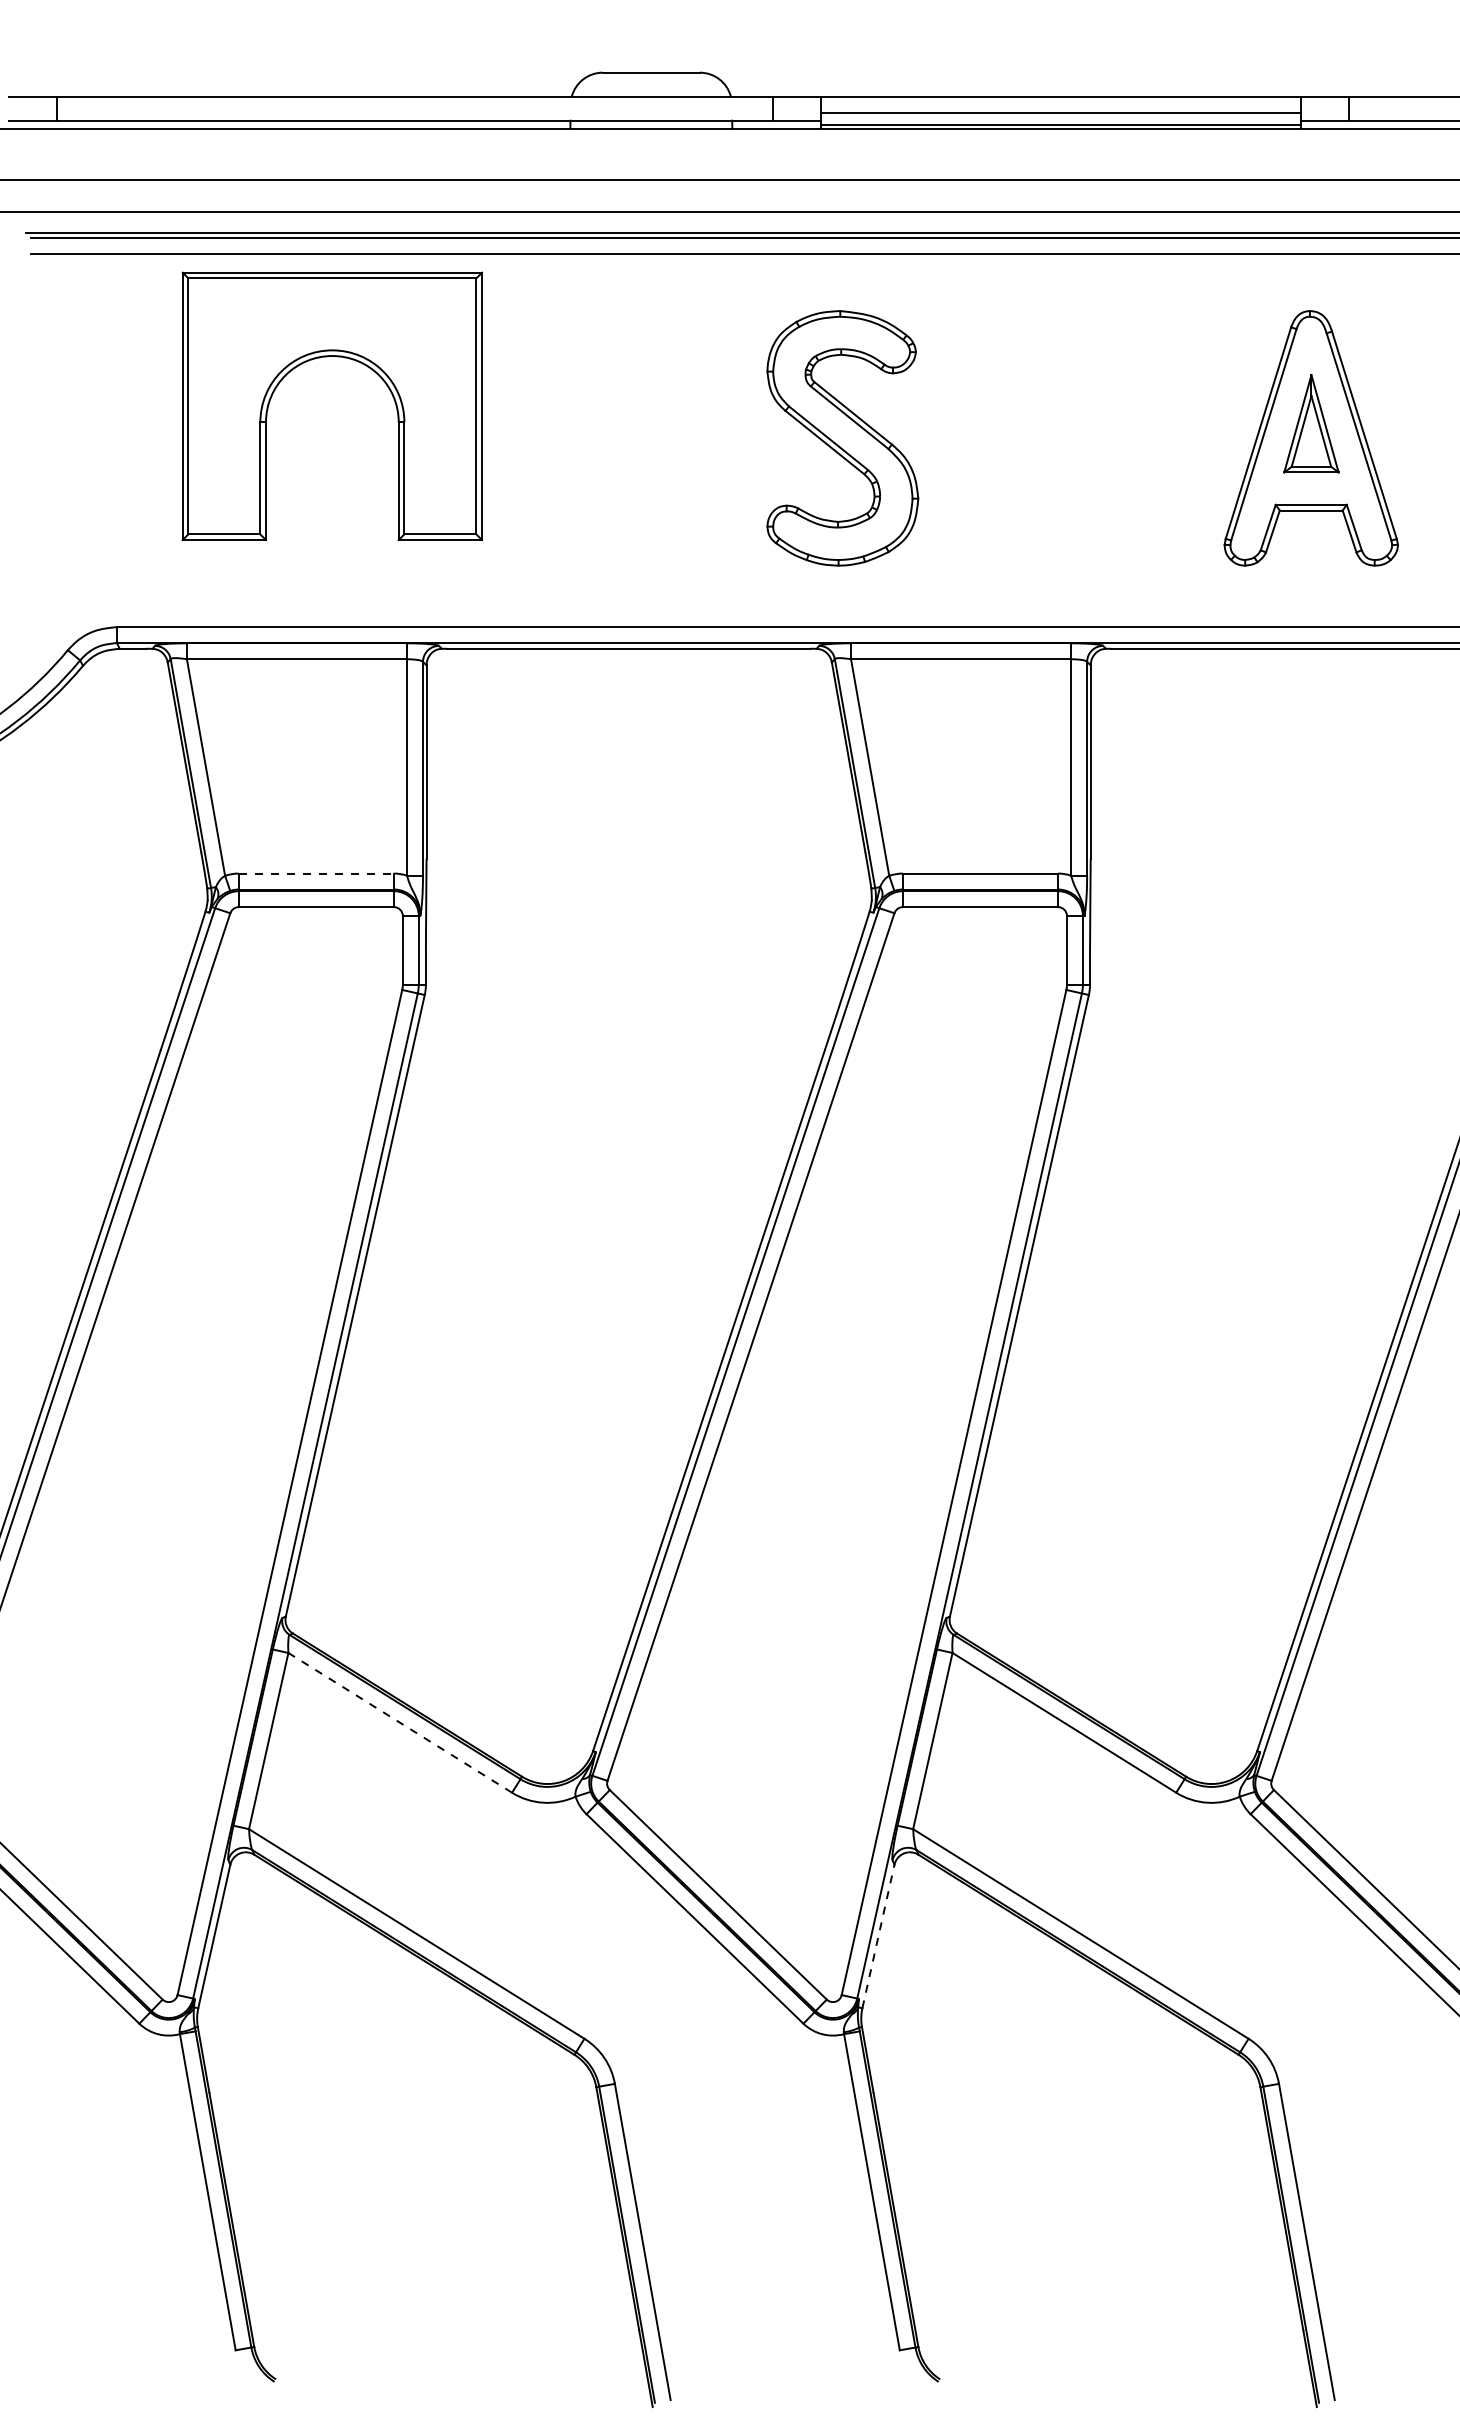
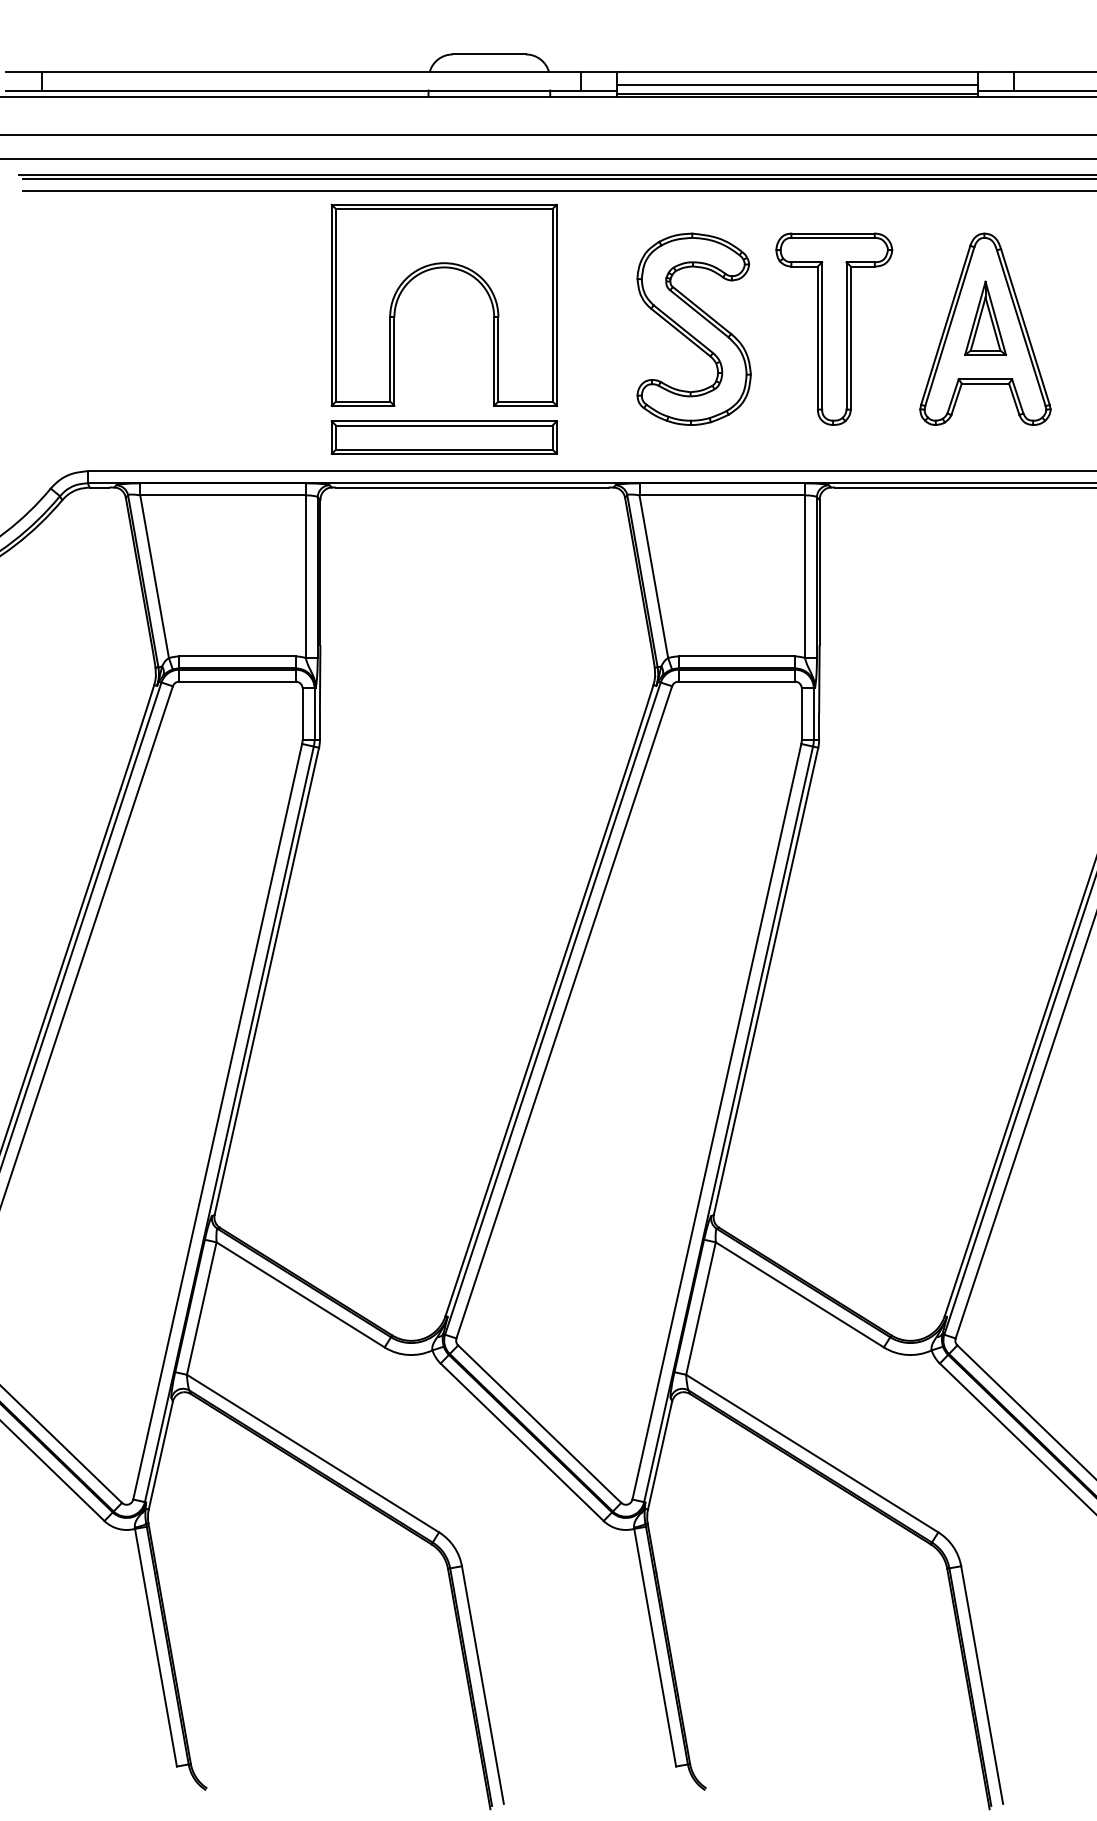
part: (327, 357) -> (440, 268), moved
part: (842, 438) -> (693, 329), moved
part: (1110, 438) -> (834, 329), added
part: (591, 582) -> (444, 437), added
line: (316, 873) -> (237, 656), dashed -> solid
line: (400, 1722) -> (300, 1294), dashed -> solid
line: (878, 1936) -> (660, 1455), dashed -> solid

